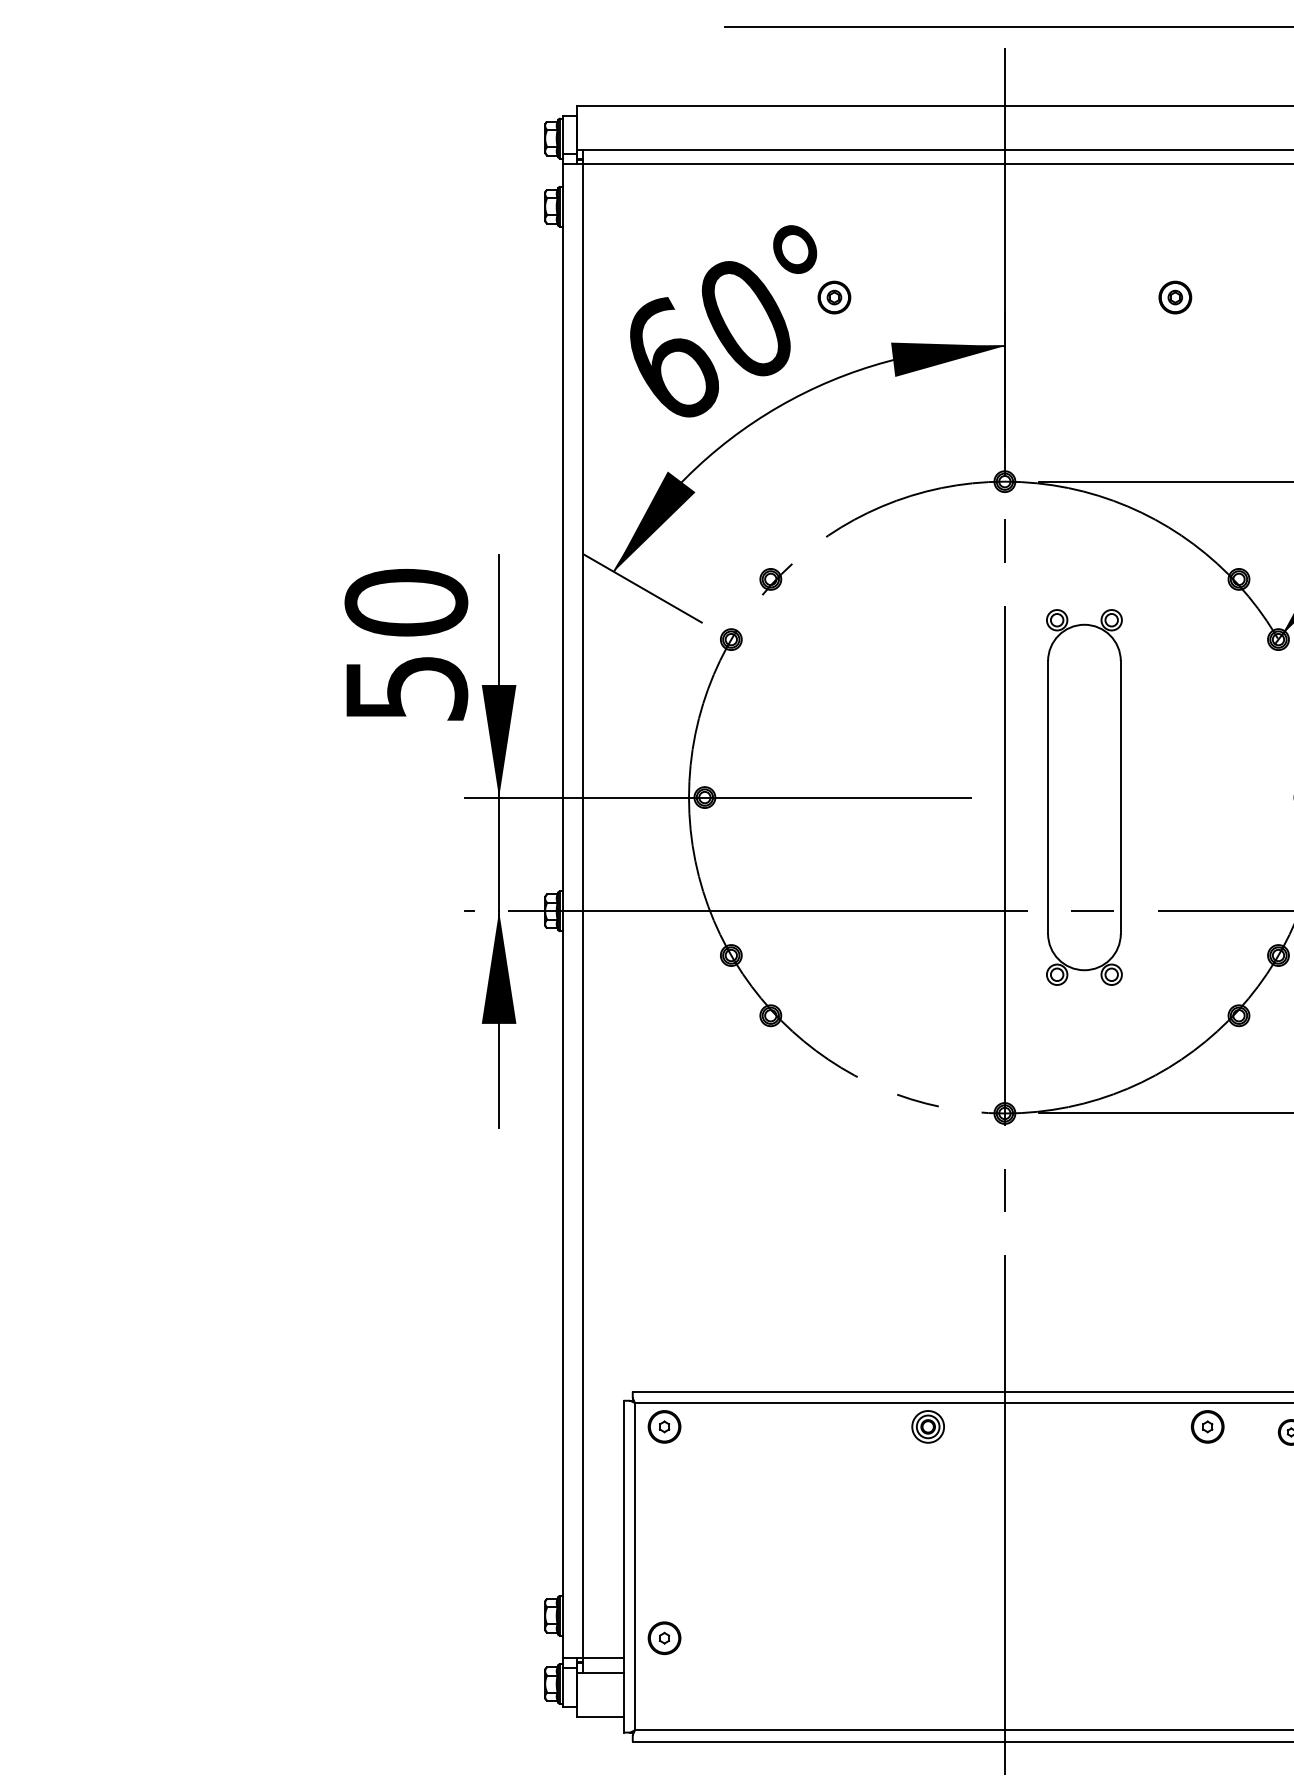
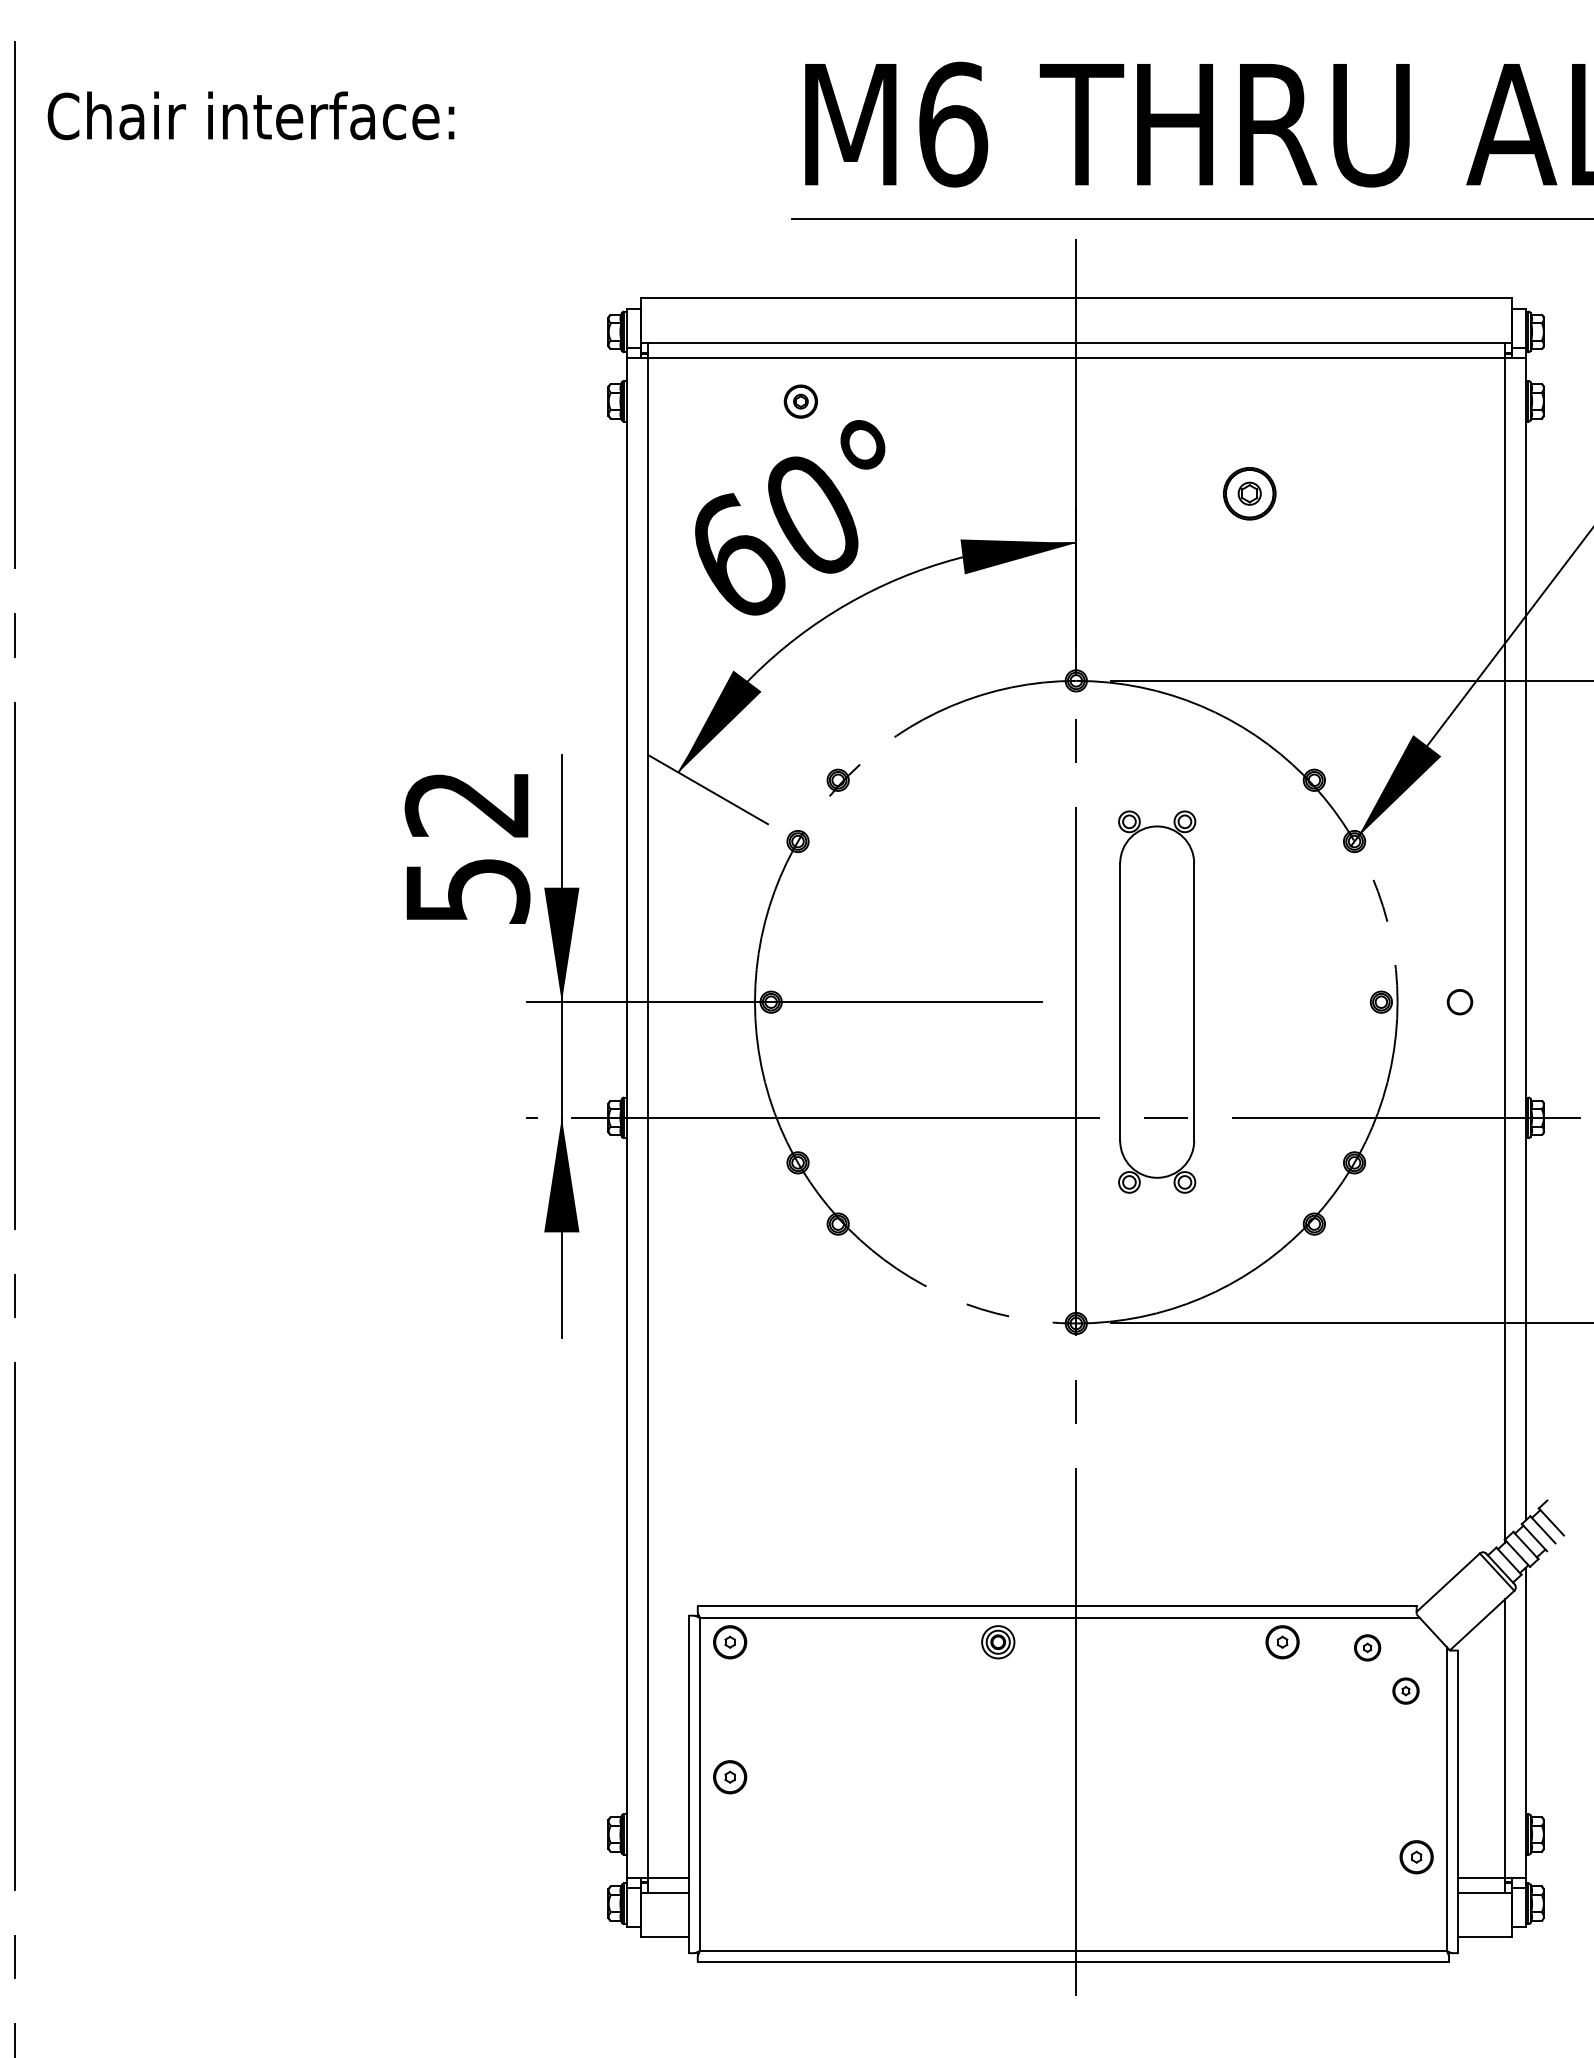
part: (834, 297) -> (800, 401), moved
part: (1175, 297) -> (1249, 493), size x1.6
text: (406, 602) -> (467, 803), 50 -> 52
part: (664, 1638) -> (730, 1777), moved

